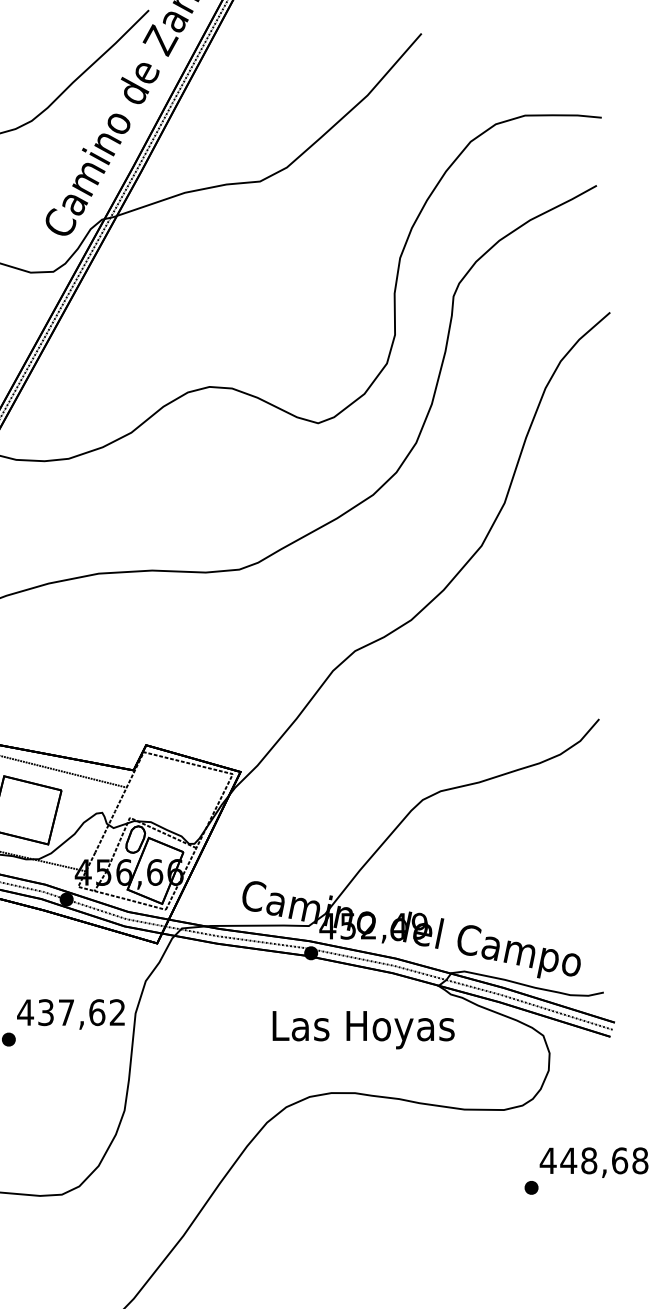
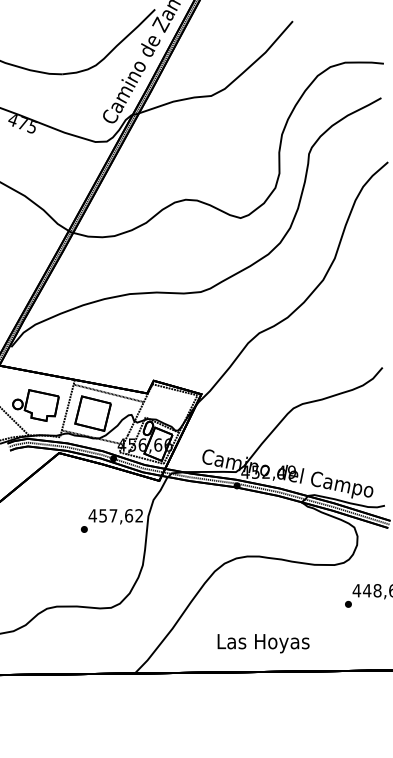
text: (44, 1011) -> (102, 515), 437,62 -> 457,62
text: (363, 1029) -> (263, 643), moved

